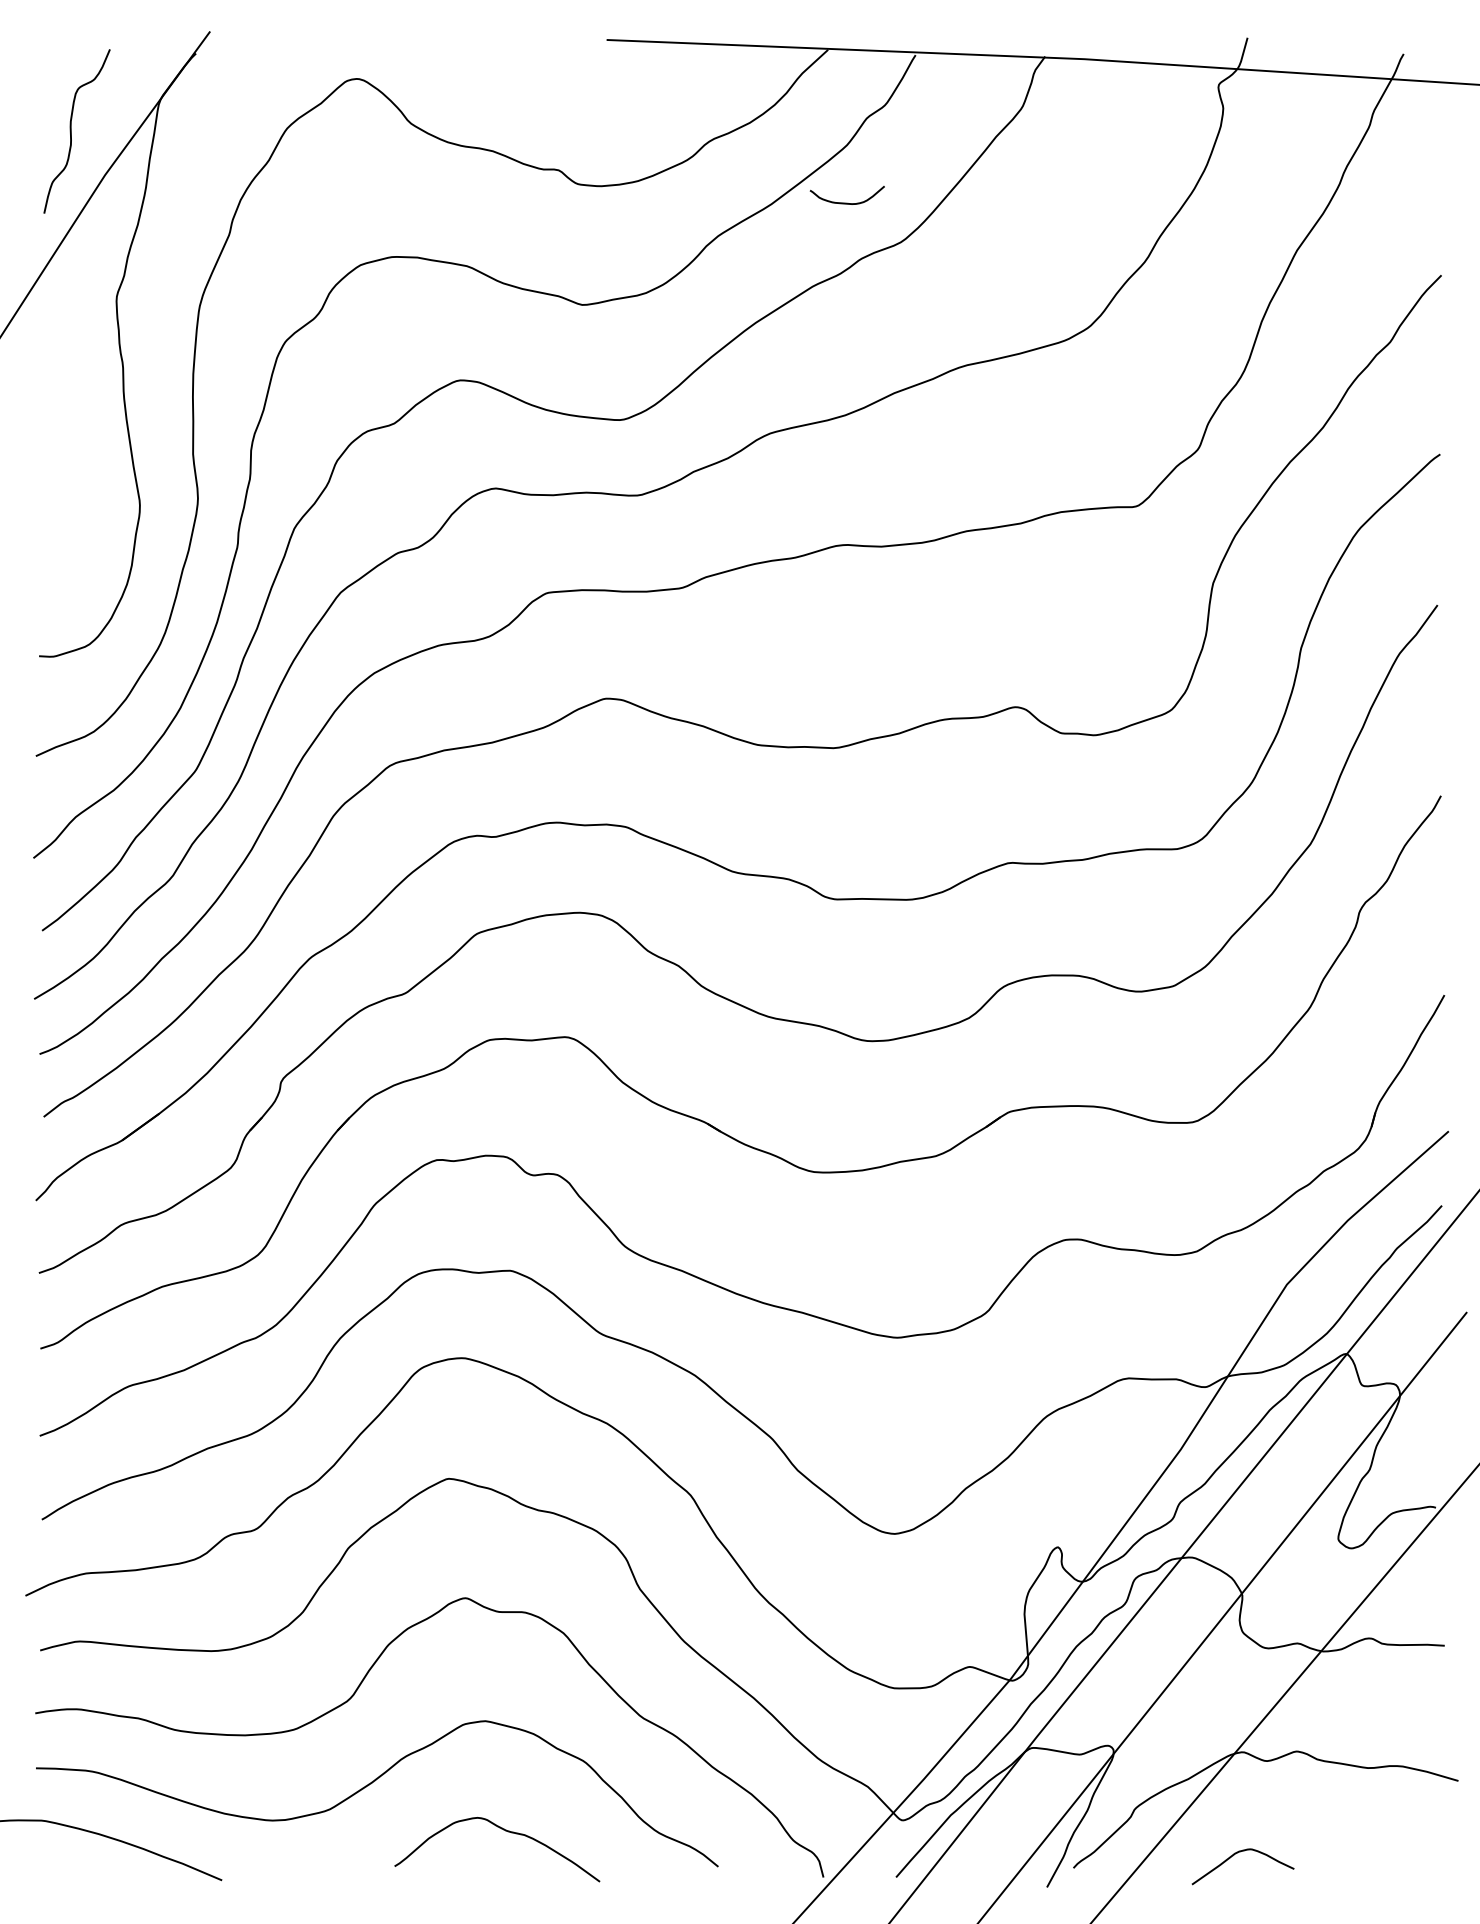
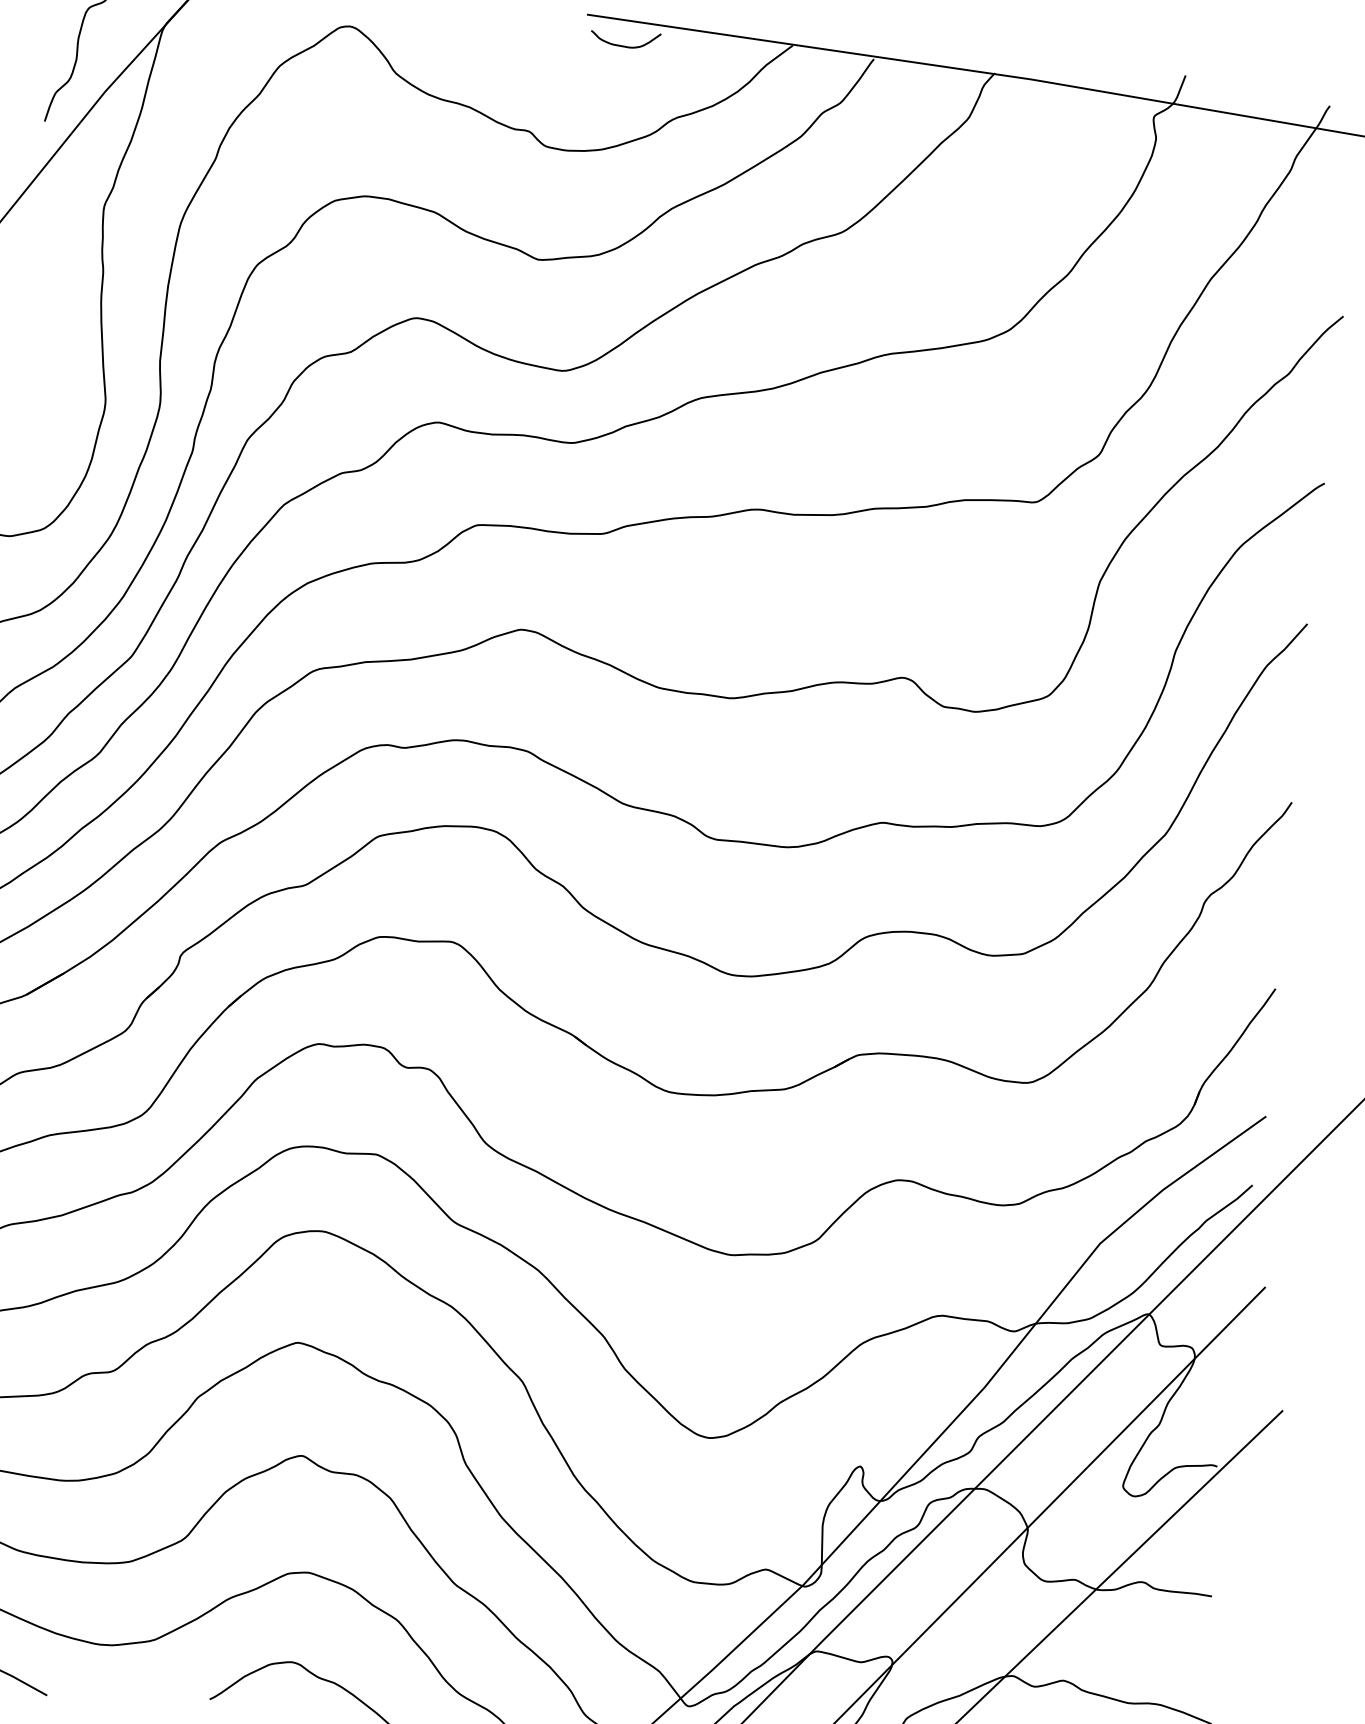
curve: (846, 202) -> (624, 45), moved

